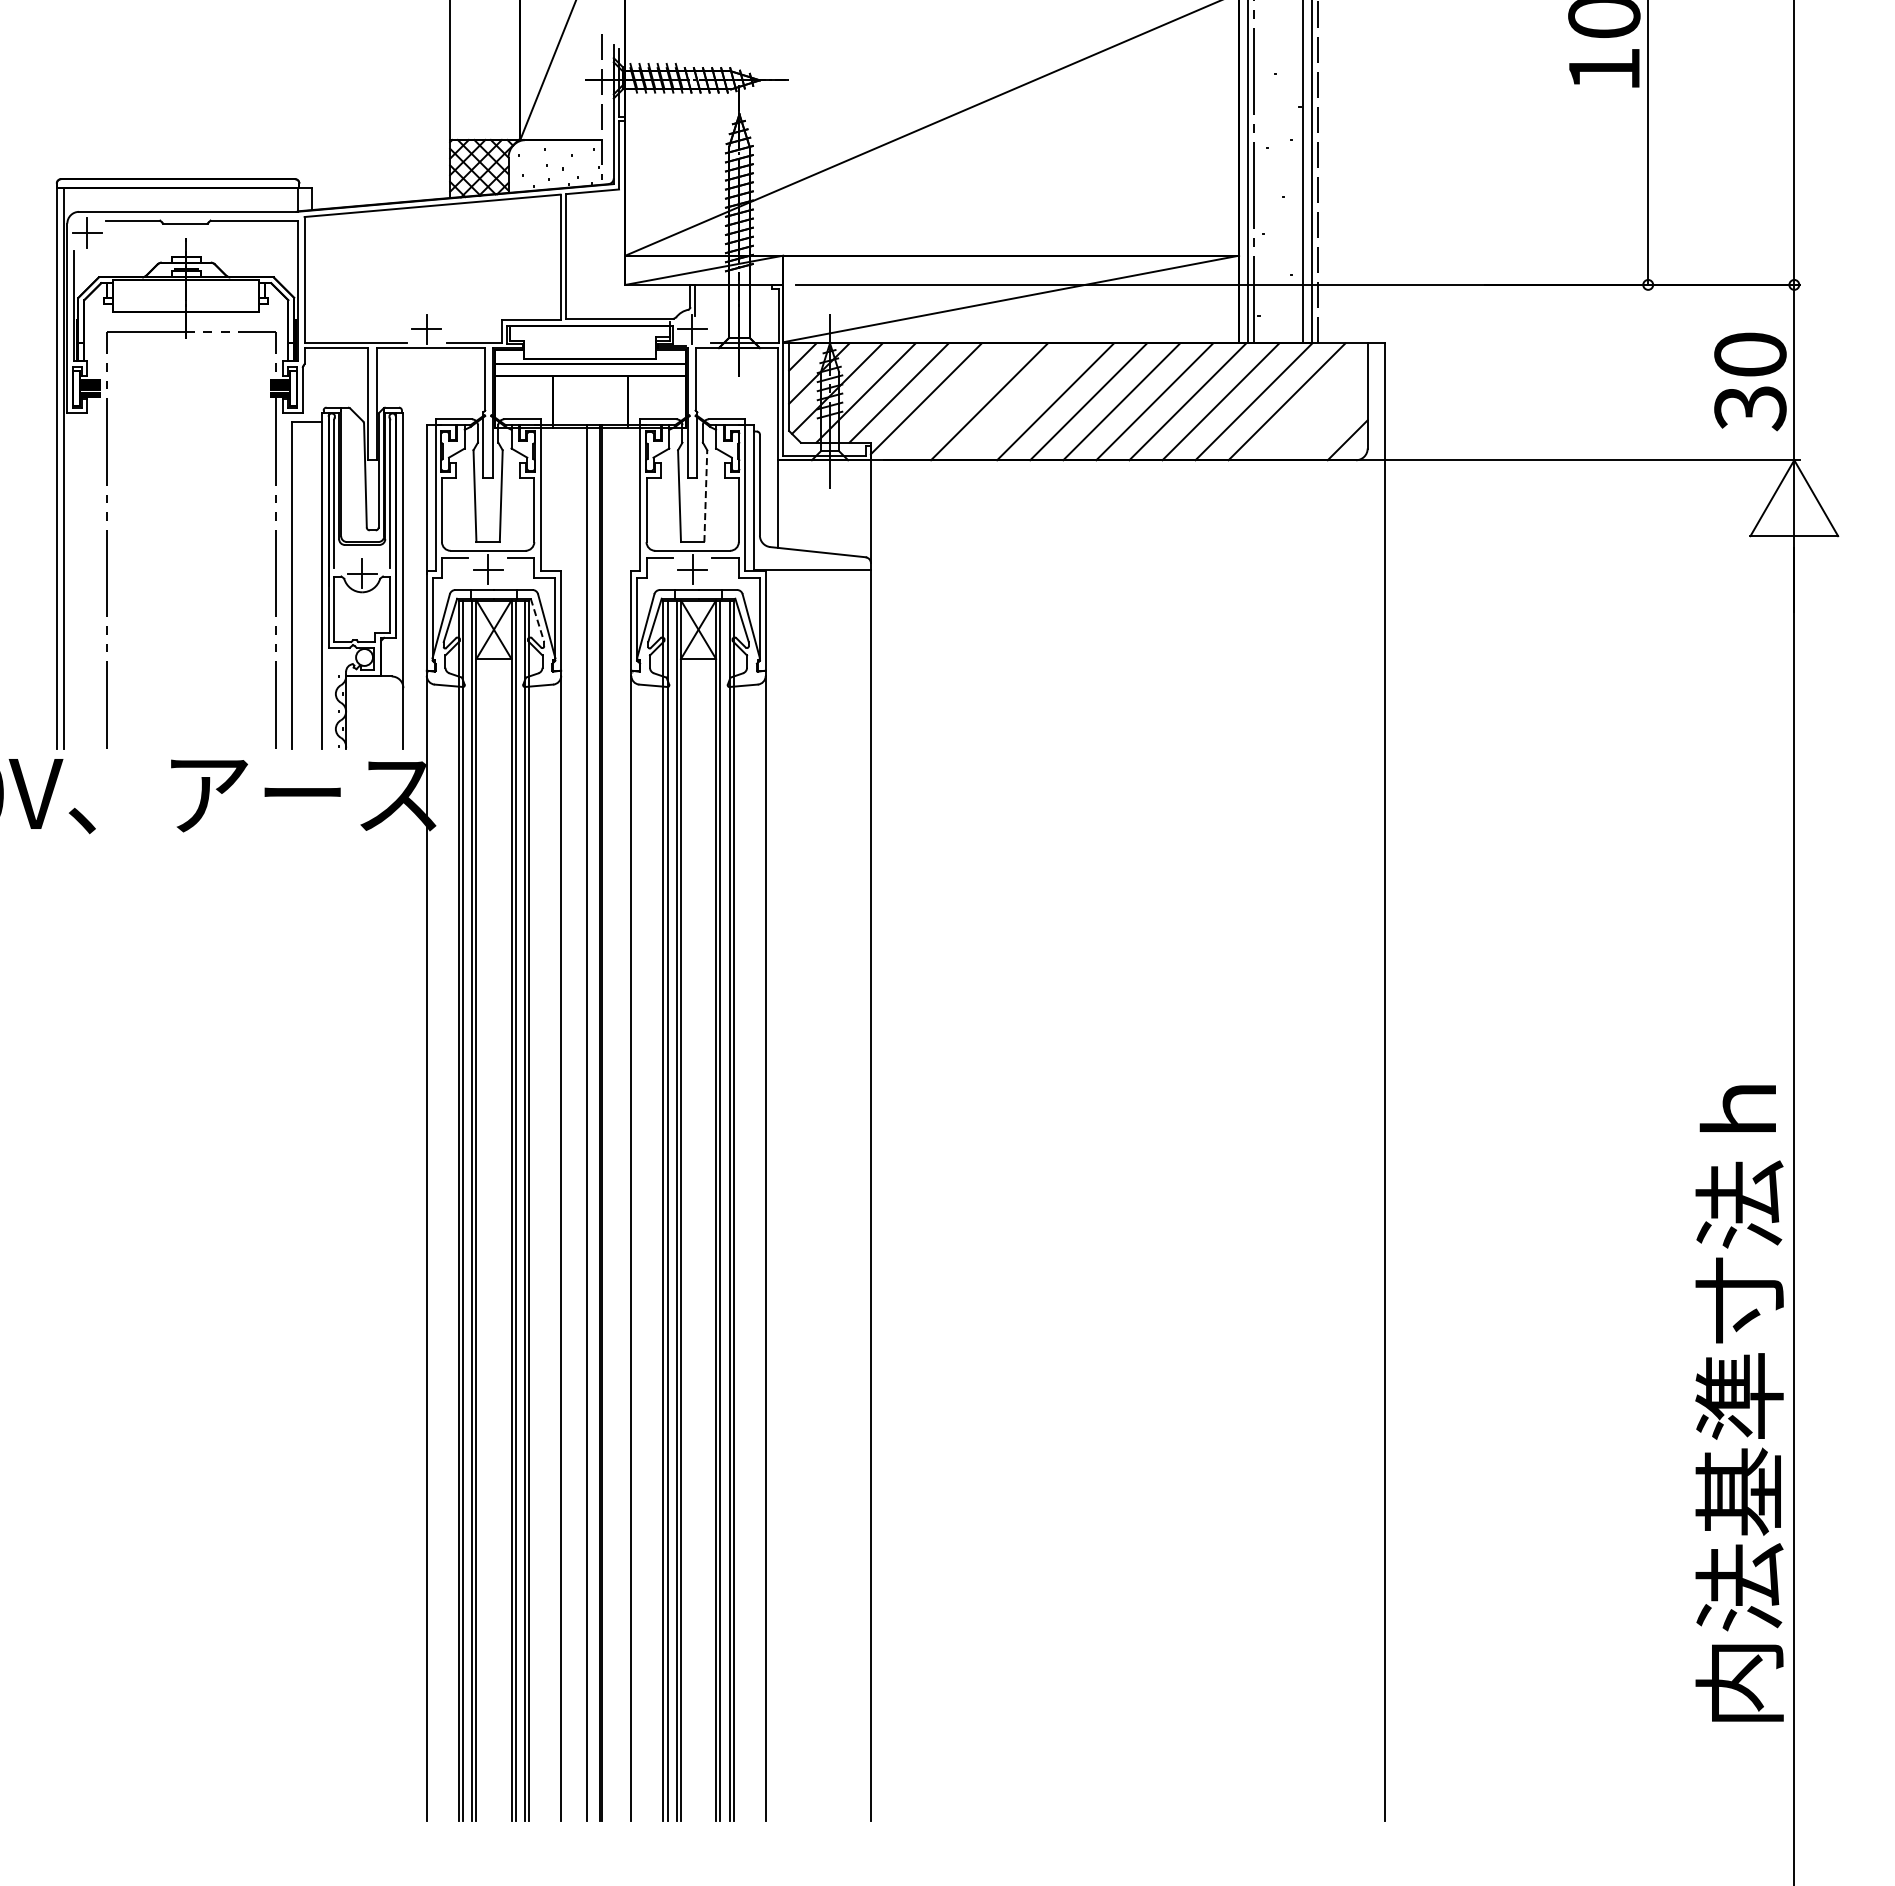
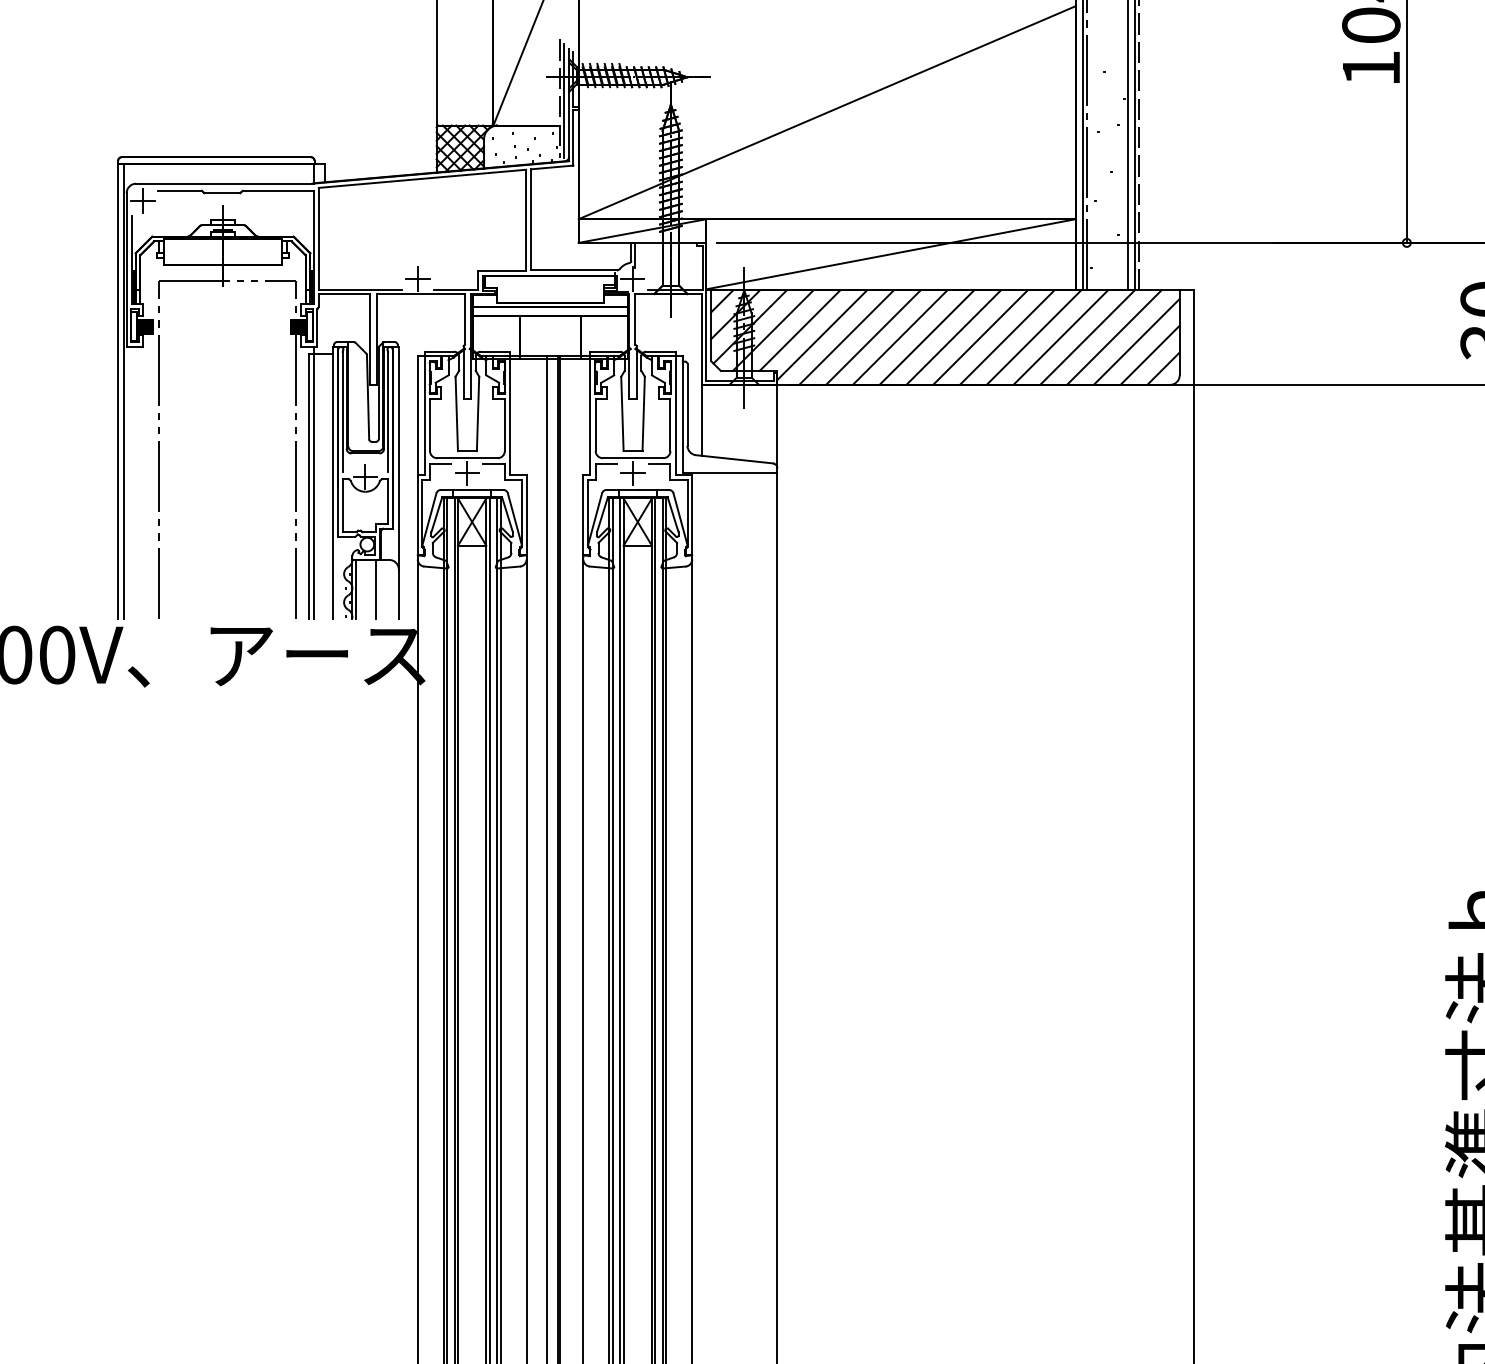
line: (607, 109) -> (564, 100), added
line: (955, 401) -> (845, 337), added
line: (1022, 401) -> (900, 337), added
line: (1314, 407) -> (1136, 342), added
line: (1330, 423) -> (1149, 355), added
line: (705, 496) -> (643, 414), dashed -> solid
line: (298, 580) -> (313, 482), added
line: (537, 620) -> (507, 514), dashed -> solid
line: (350, 712) -> (355, 589), added
line: (375, 712) -> (376, 589), added

